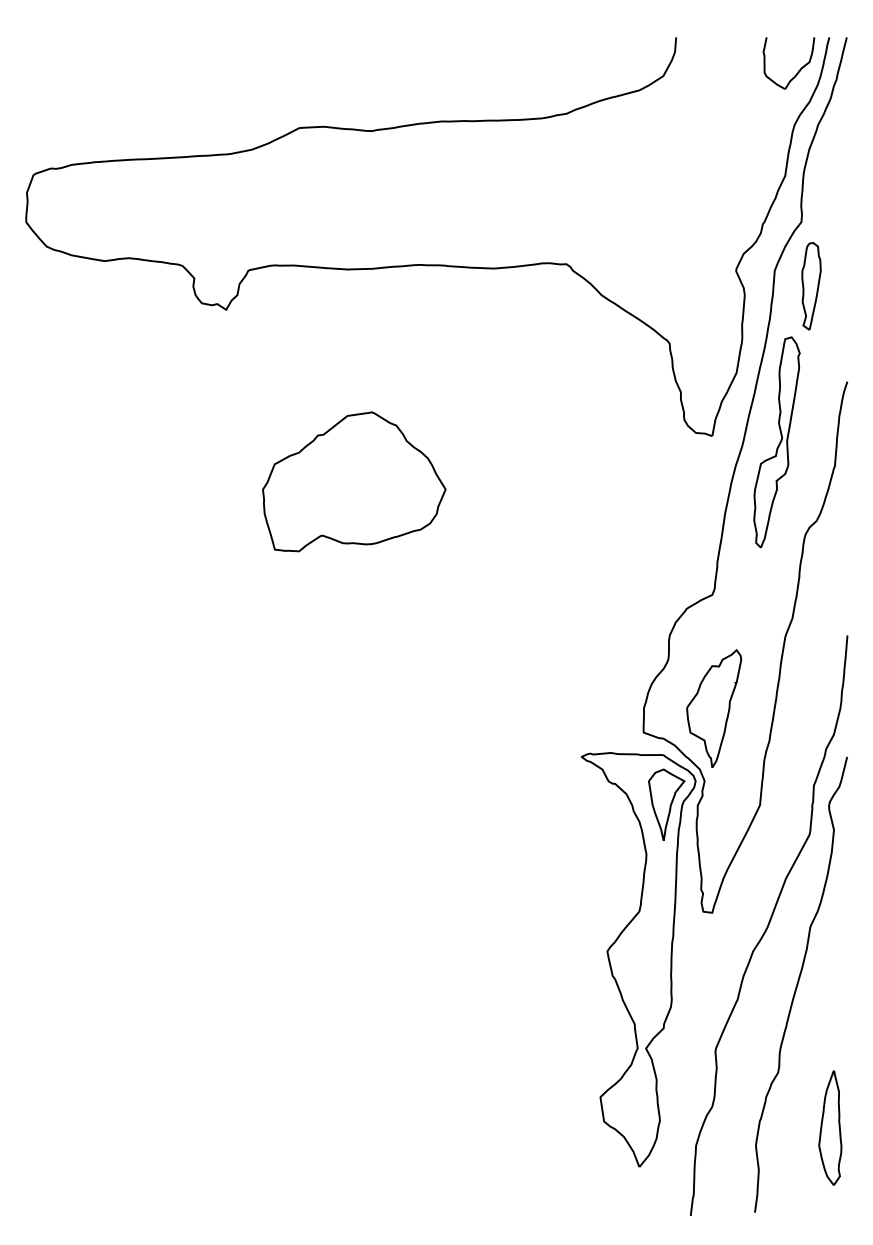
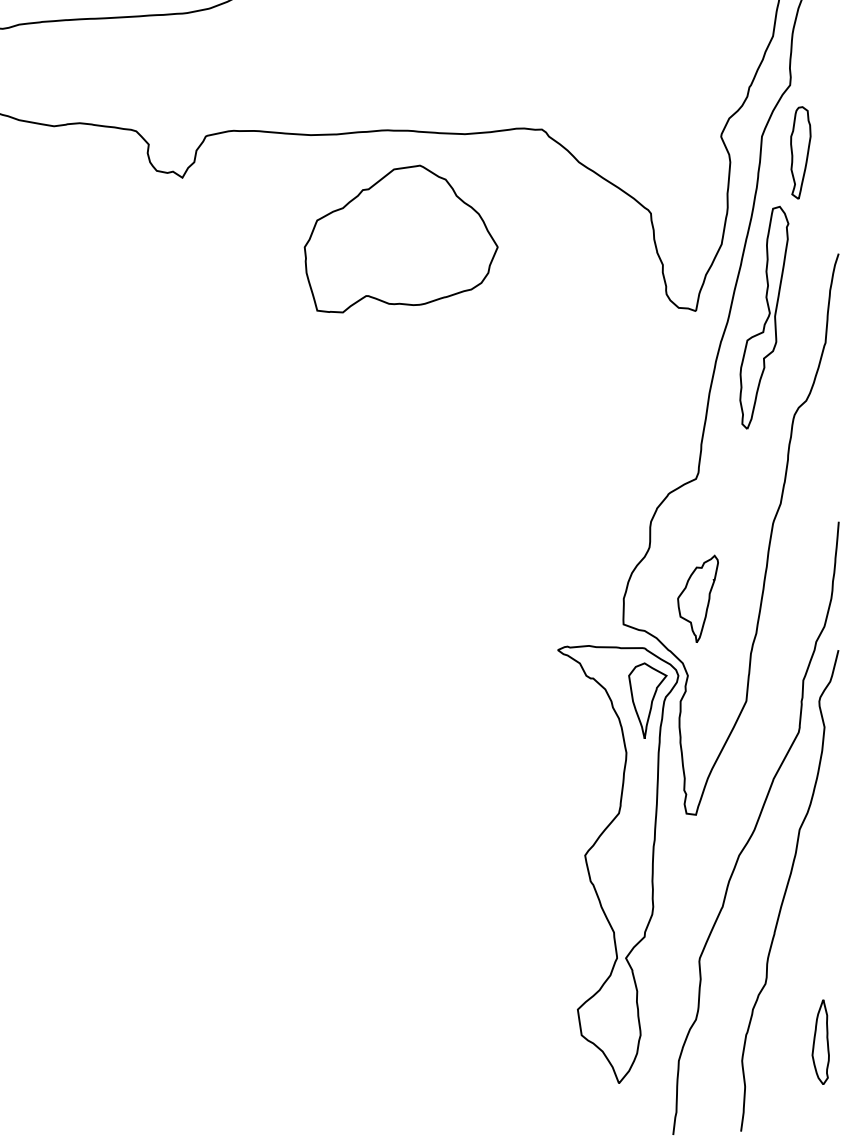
part: (354, 481) -> (401, 238), moved
part: (714, 708) -> (698, 598), size x0.7
part: (830, 1127) -> (820, 1041), size x0.7

